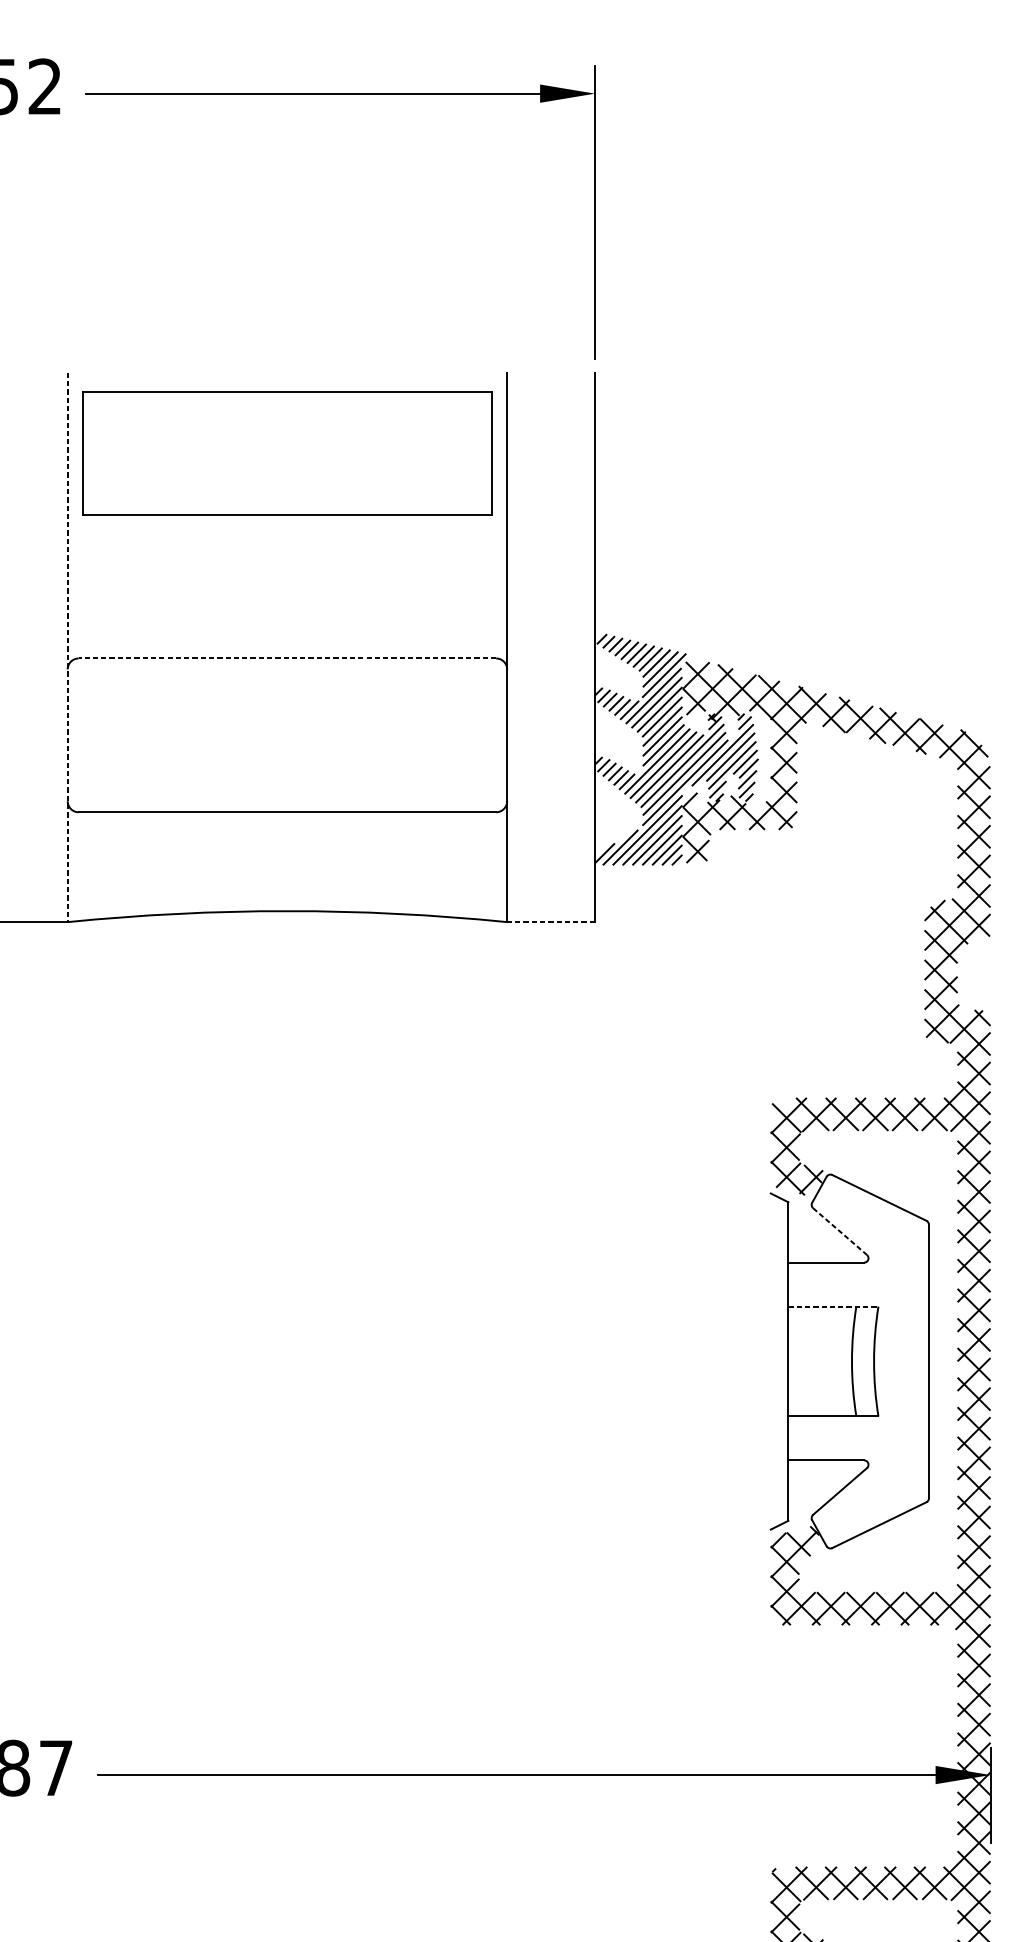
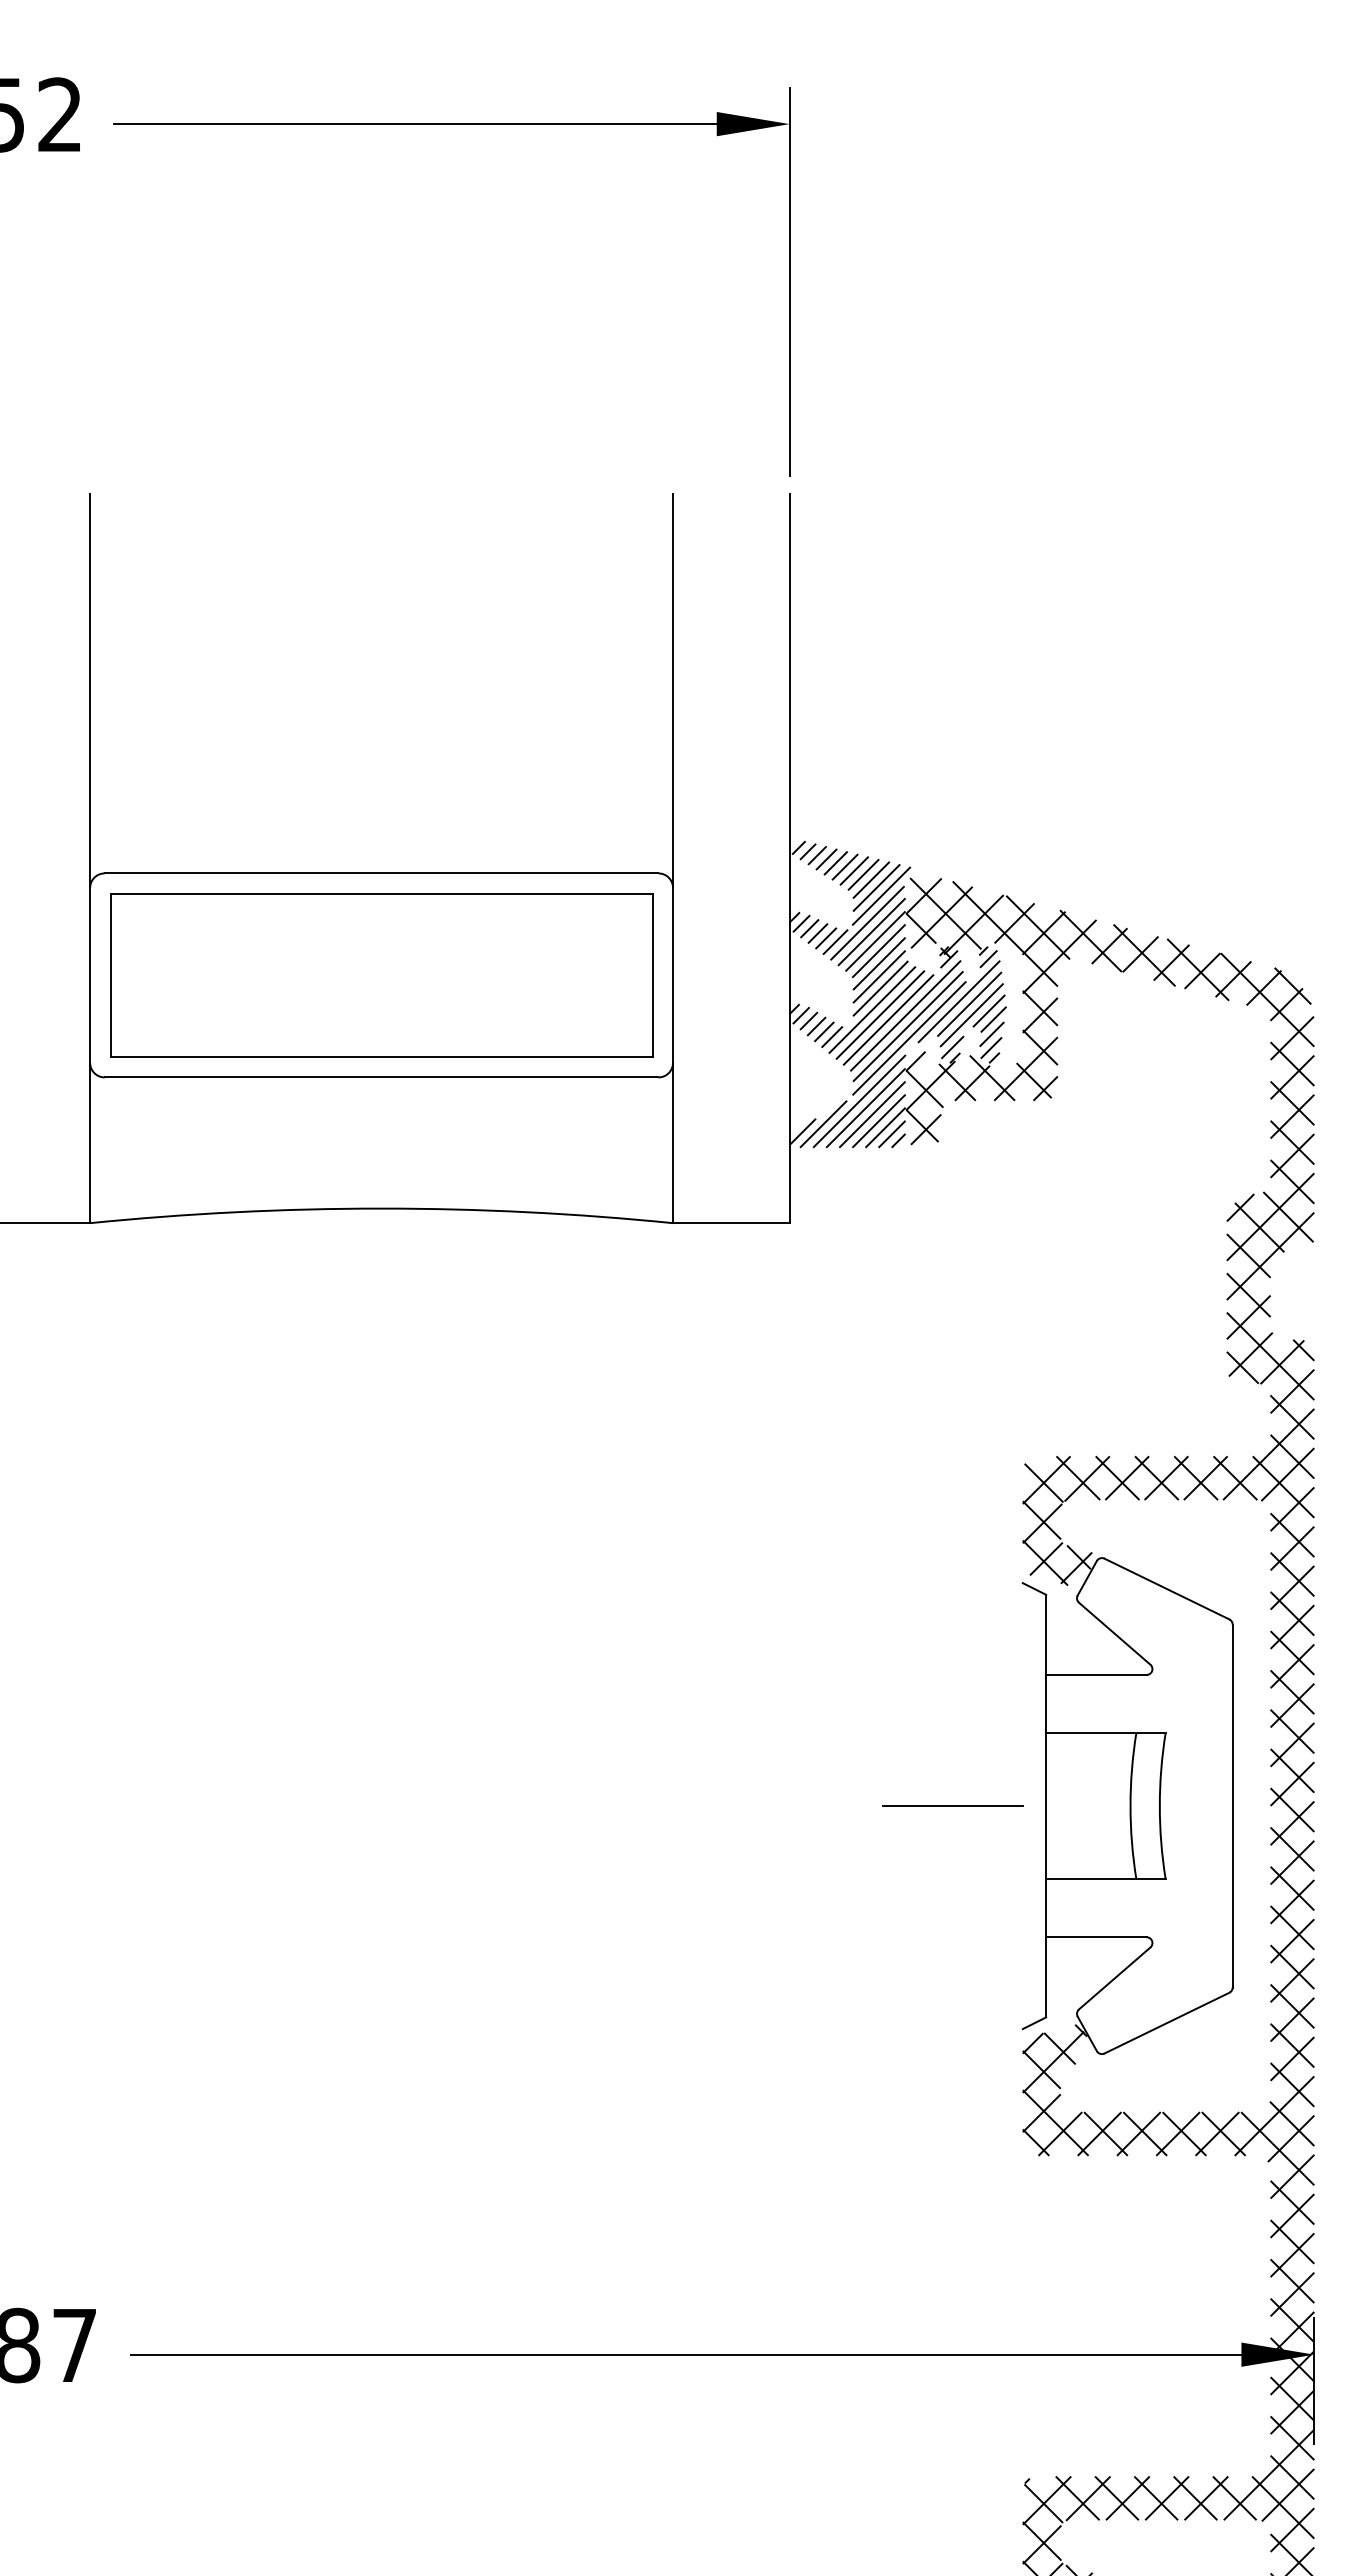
part: (287, 453) -> (381, 975), moved
line: (68, 647) -> (90, 859), dashed -> solid
line: (287, 658) -> (381, 873), dashed -> solid
line: (550, 922) -> (730, 1223), dashed -> solid
line: (840, 1232) -> (1115, 1634), dashed -> solid
line: (833, 1306) -> (1105, 1733), dashed -> solid
line: (717, 1361) -> (952, 1806), added

